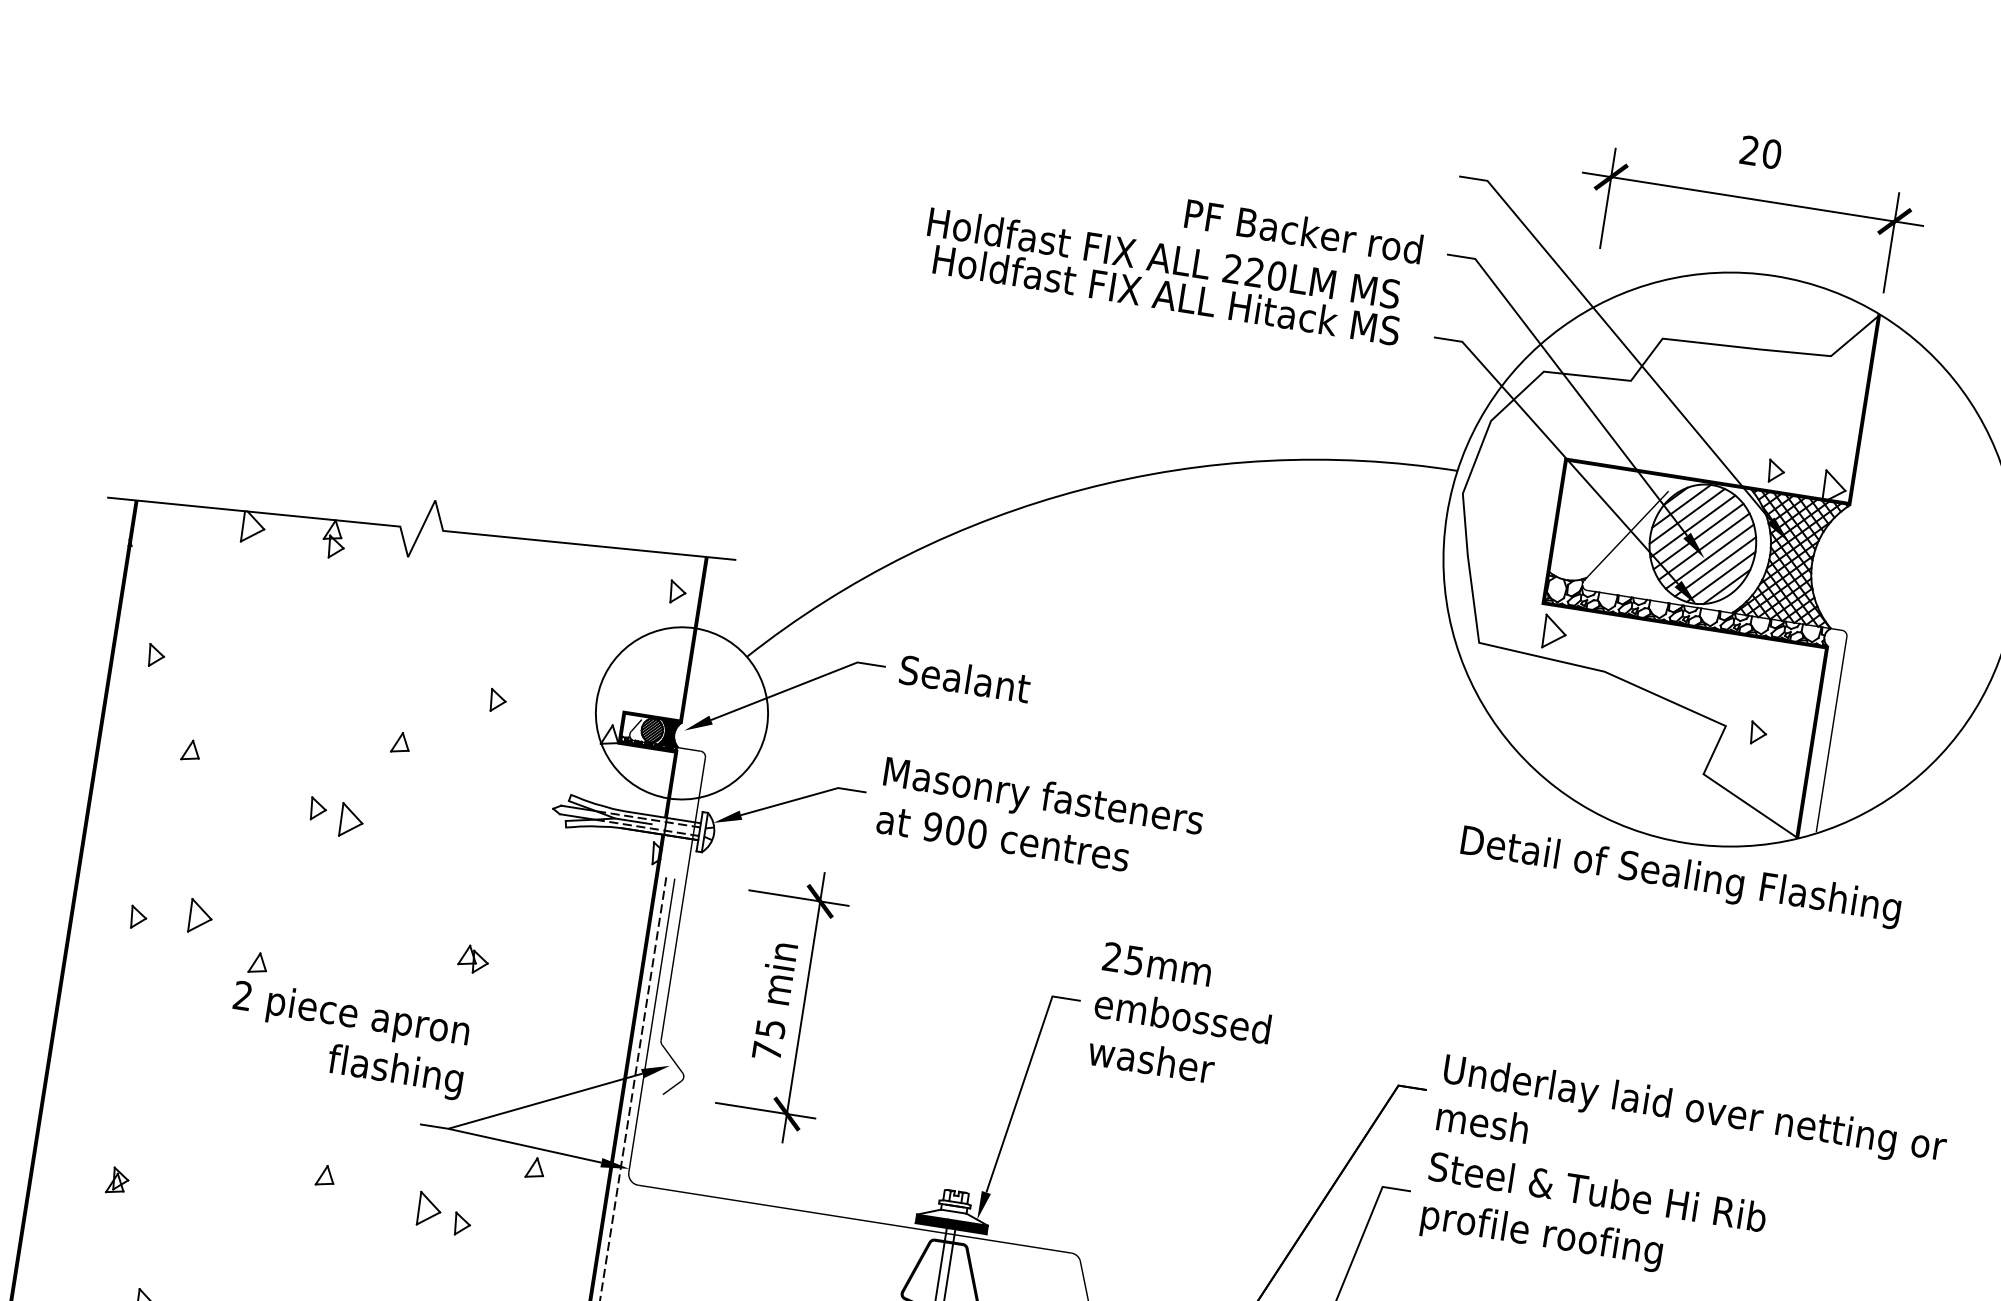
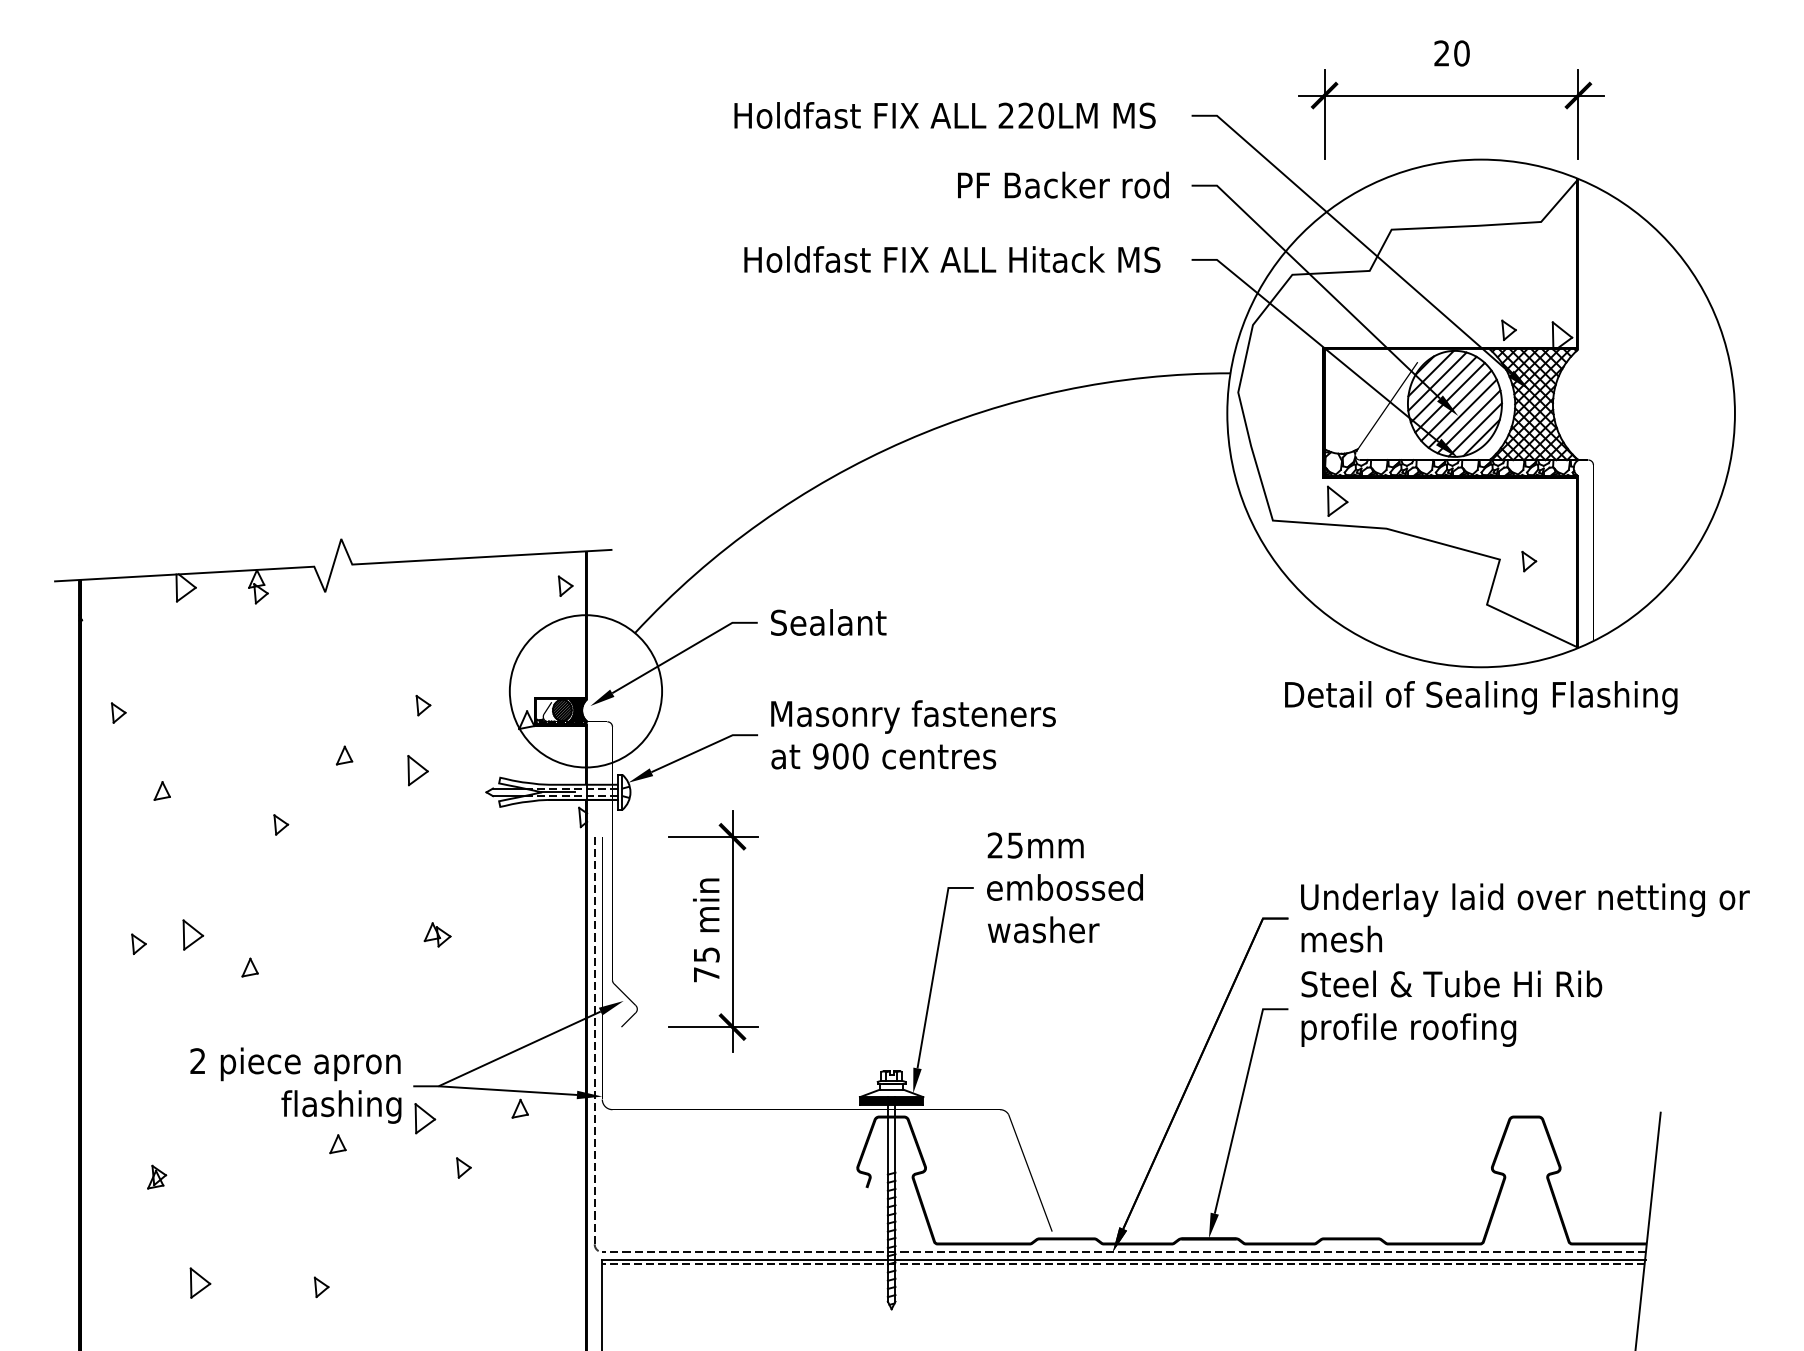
text: (1163, 257) -> (944, 115), moved
part: (351, 820) -> (417, 770), moved
text: (347, 1040) -> (295, 1085), moved
part: (429, 1209) -> (425, 1118), moved

